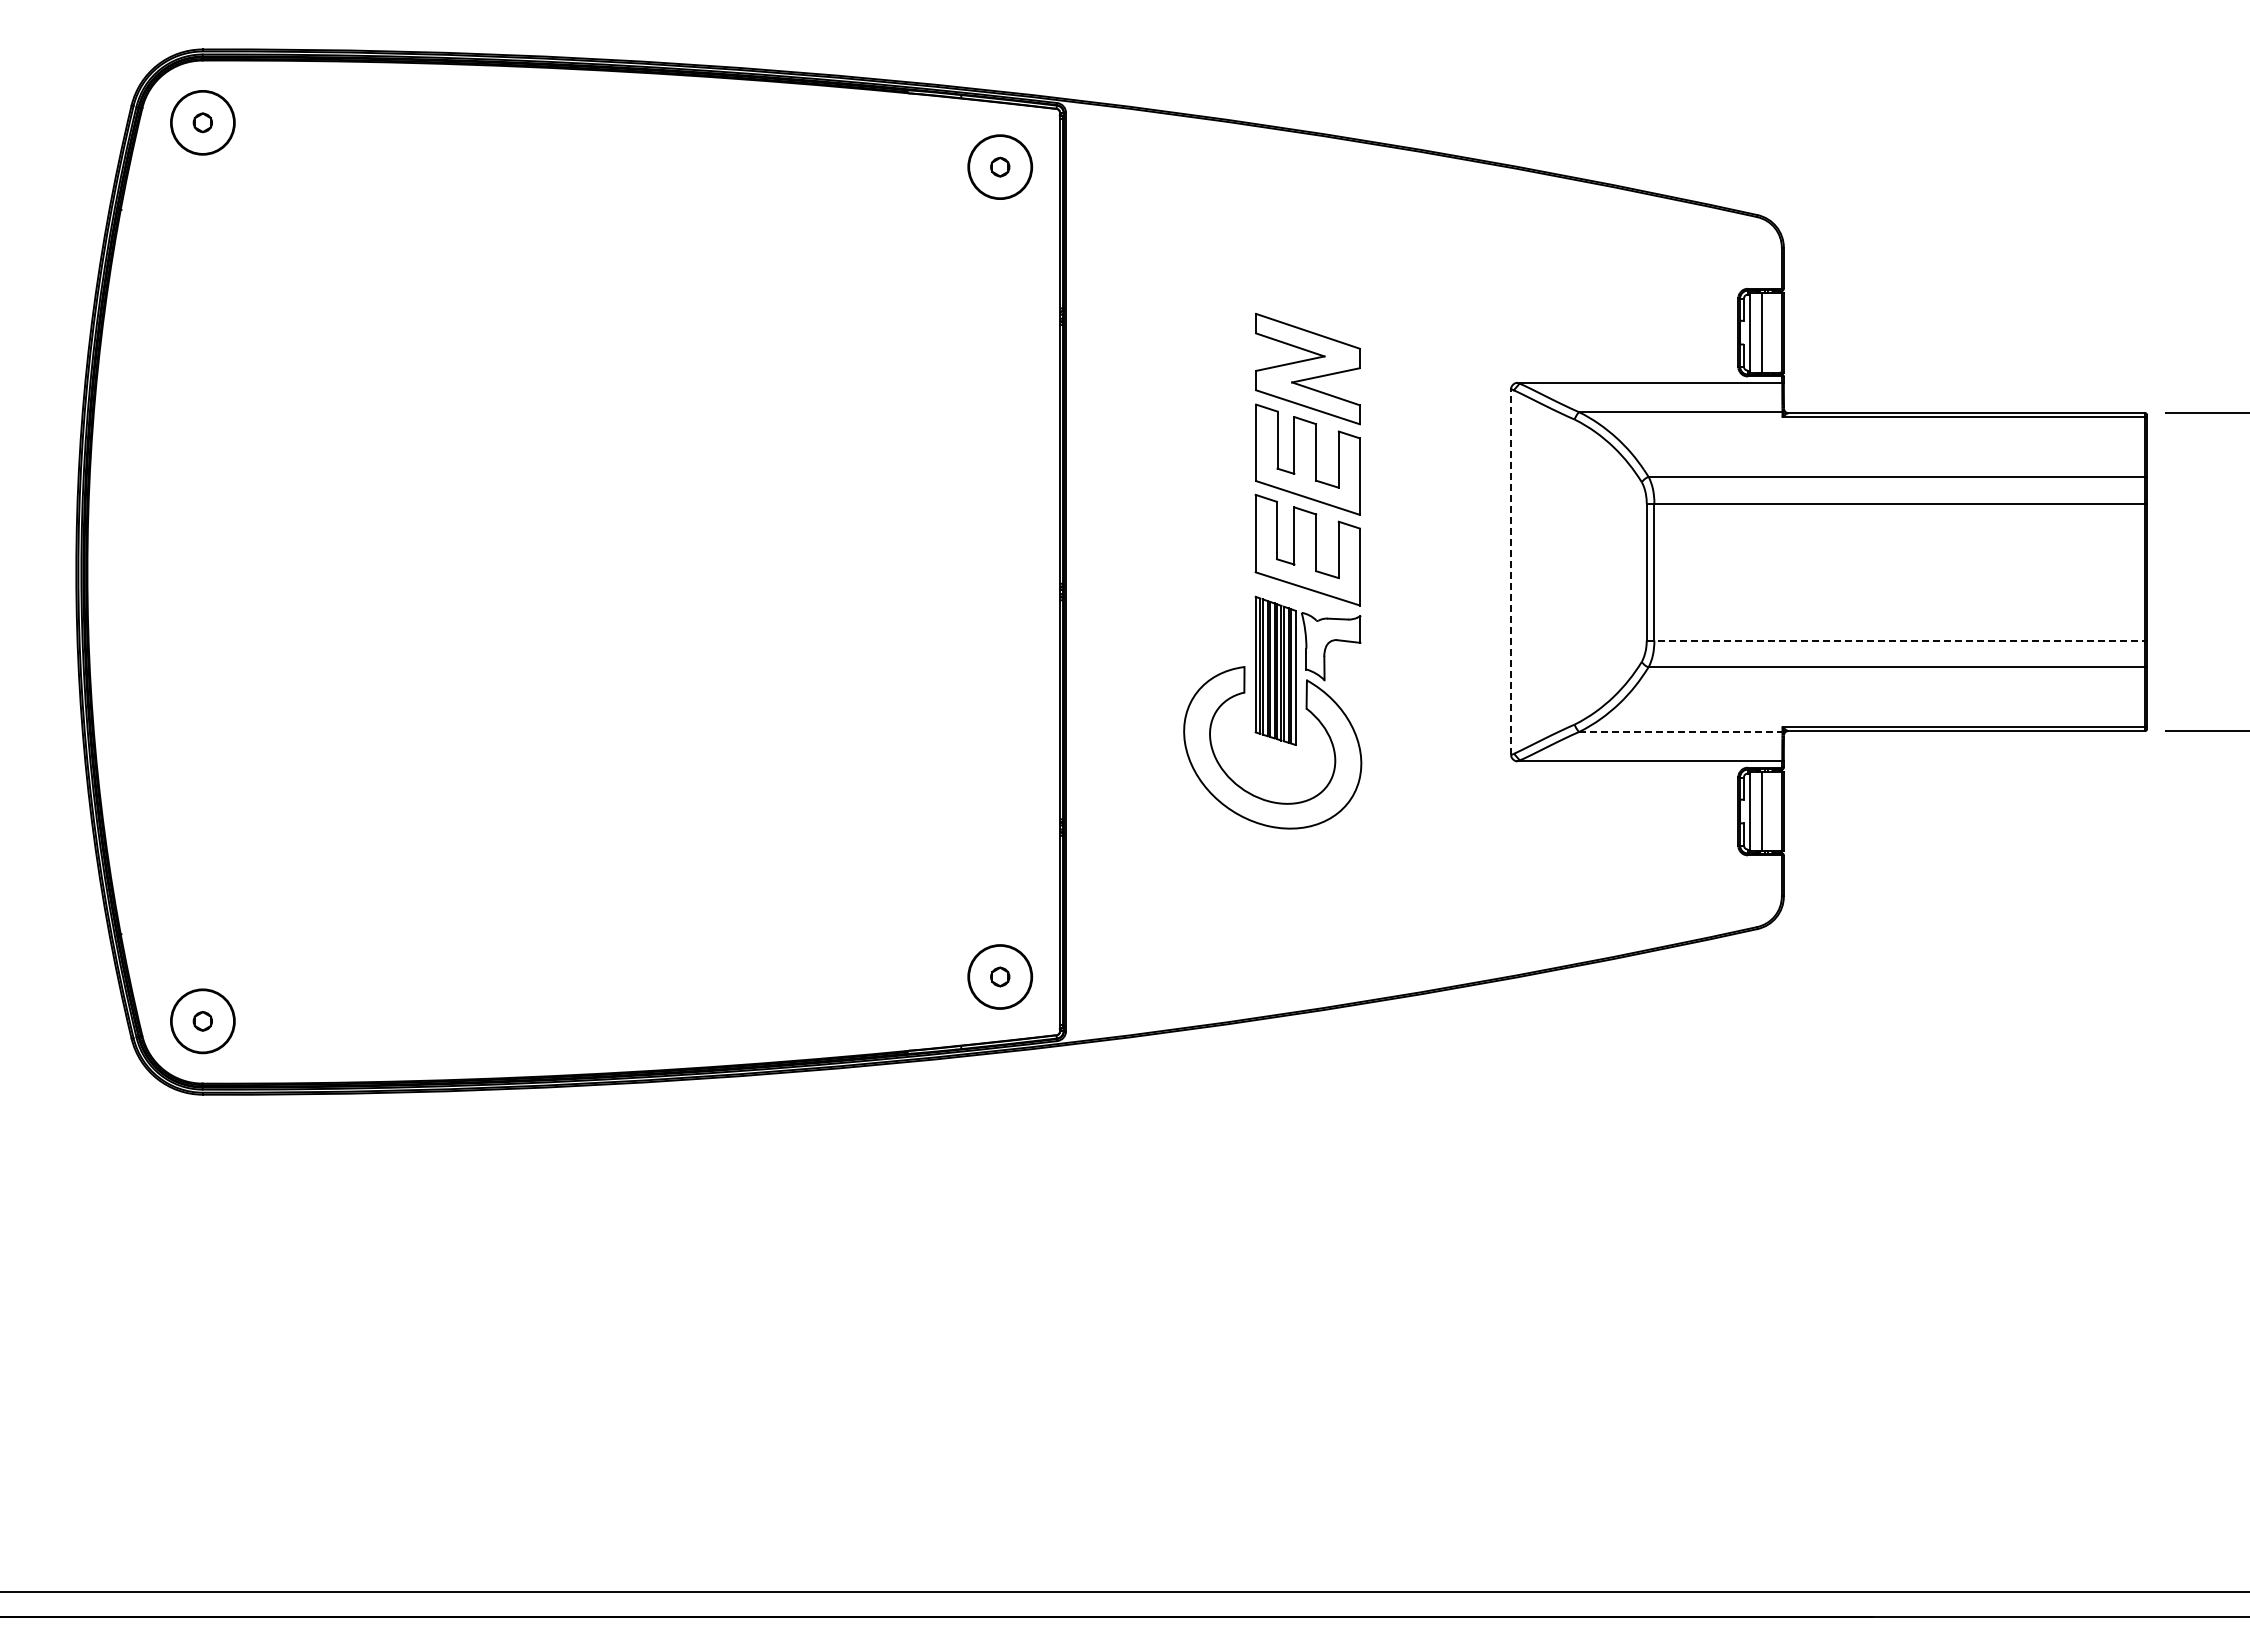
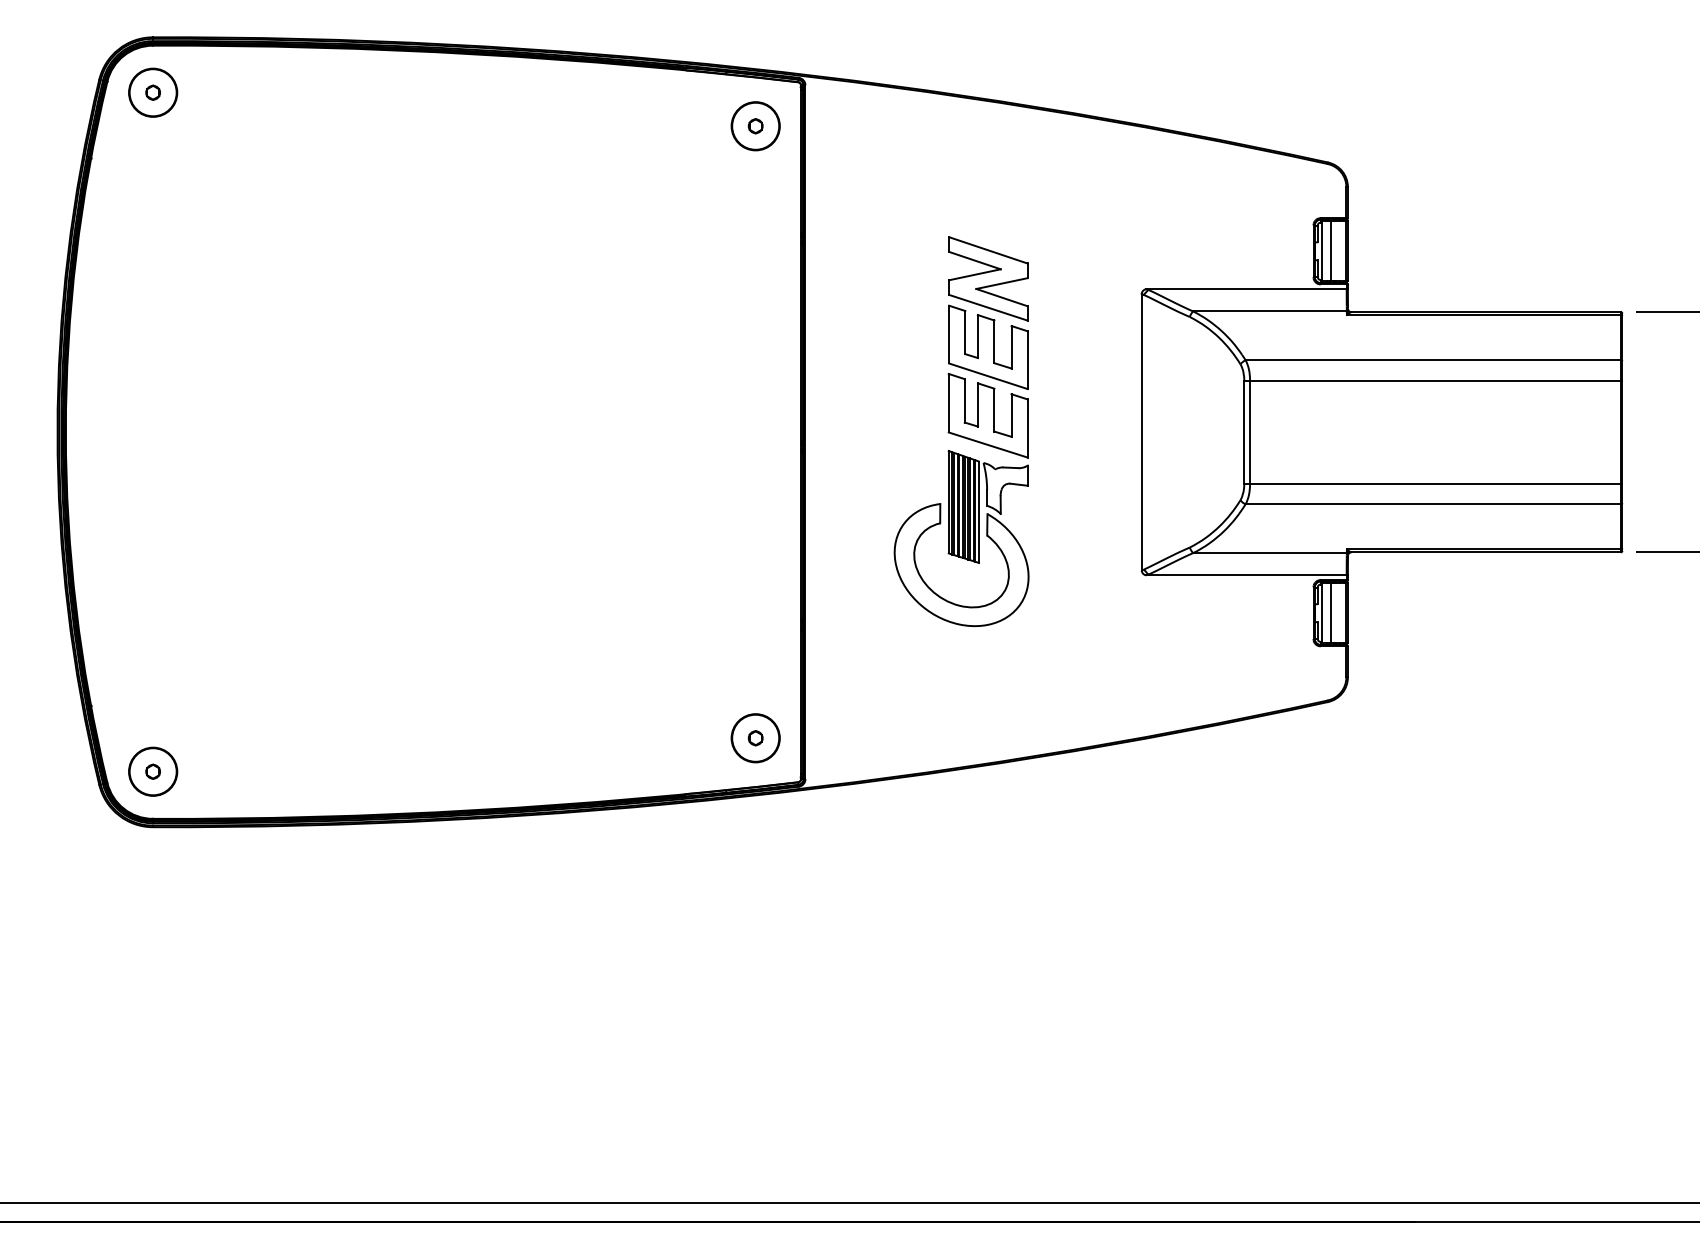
line: (1511, 571) -> (1142, 431), dashed -> solid
line: (1897, 640) -> (1433, 483), dashed -> solid
line: (1680, 732) -> (1269, 553), dashed -> solid

